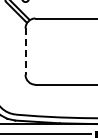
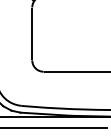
line: (25, 52) -> (32, 34), dashed -> solid

